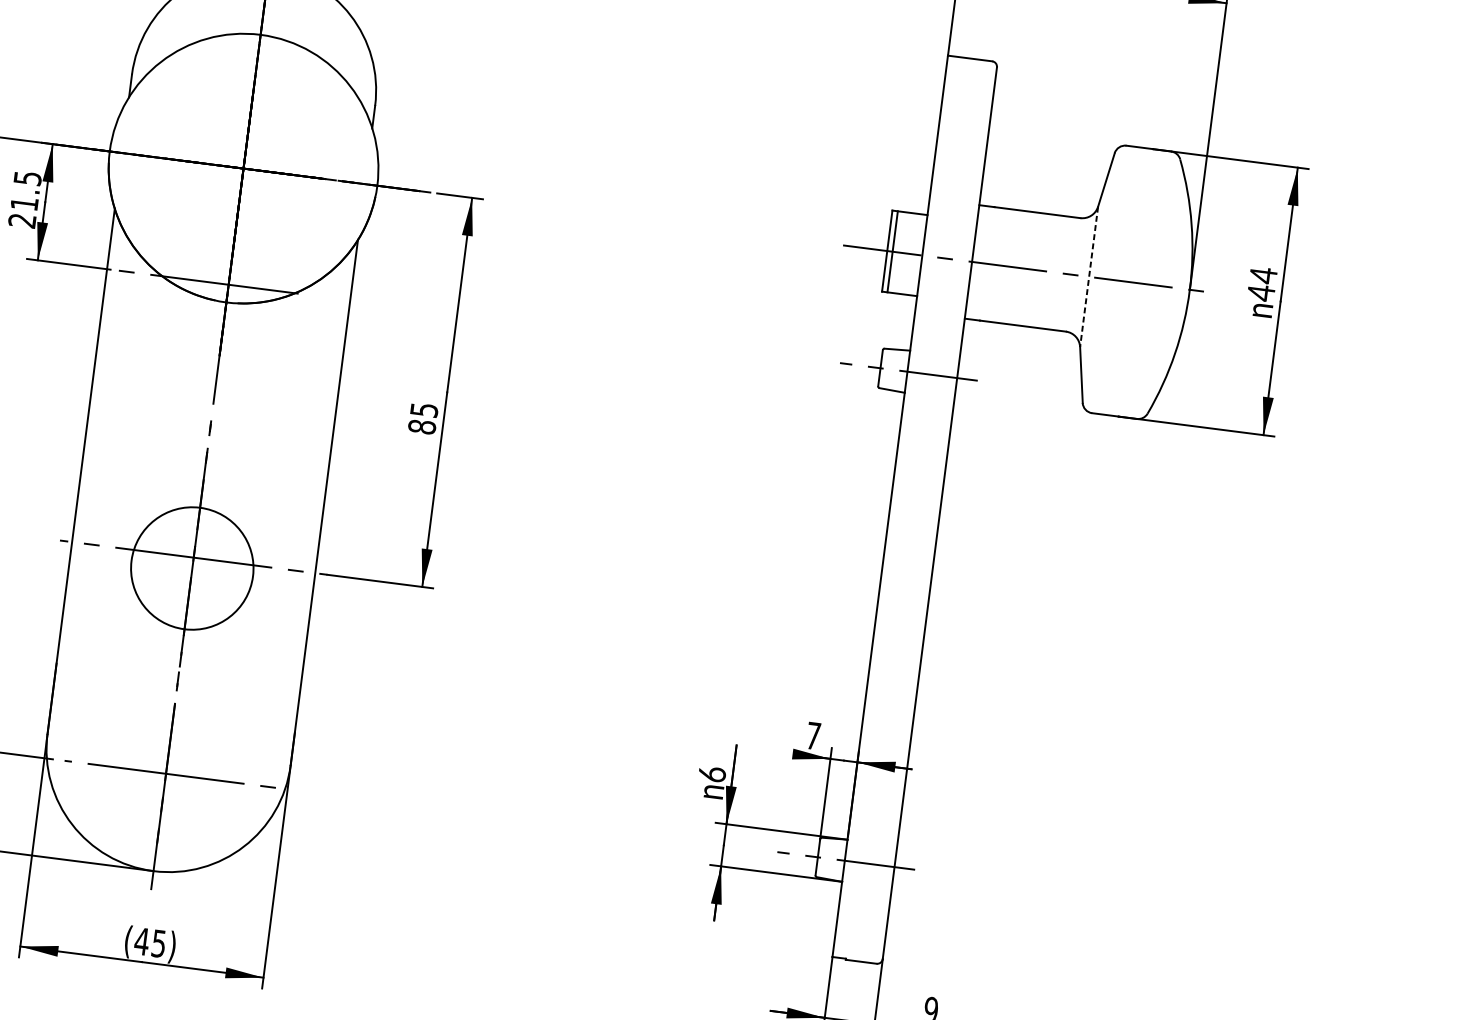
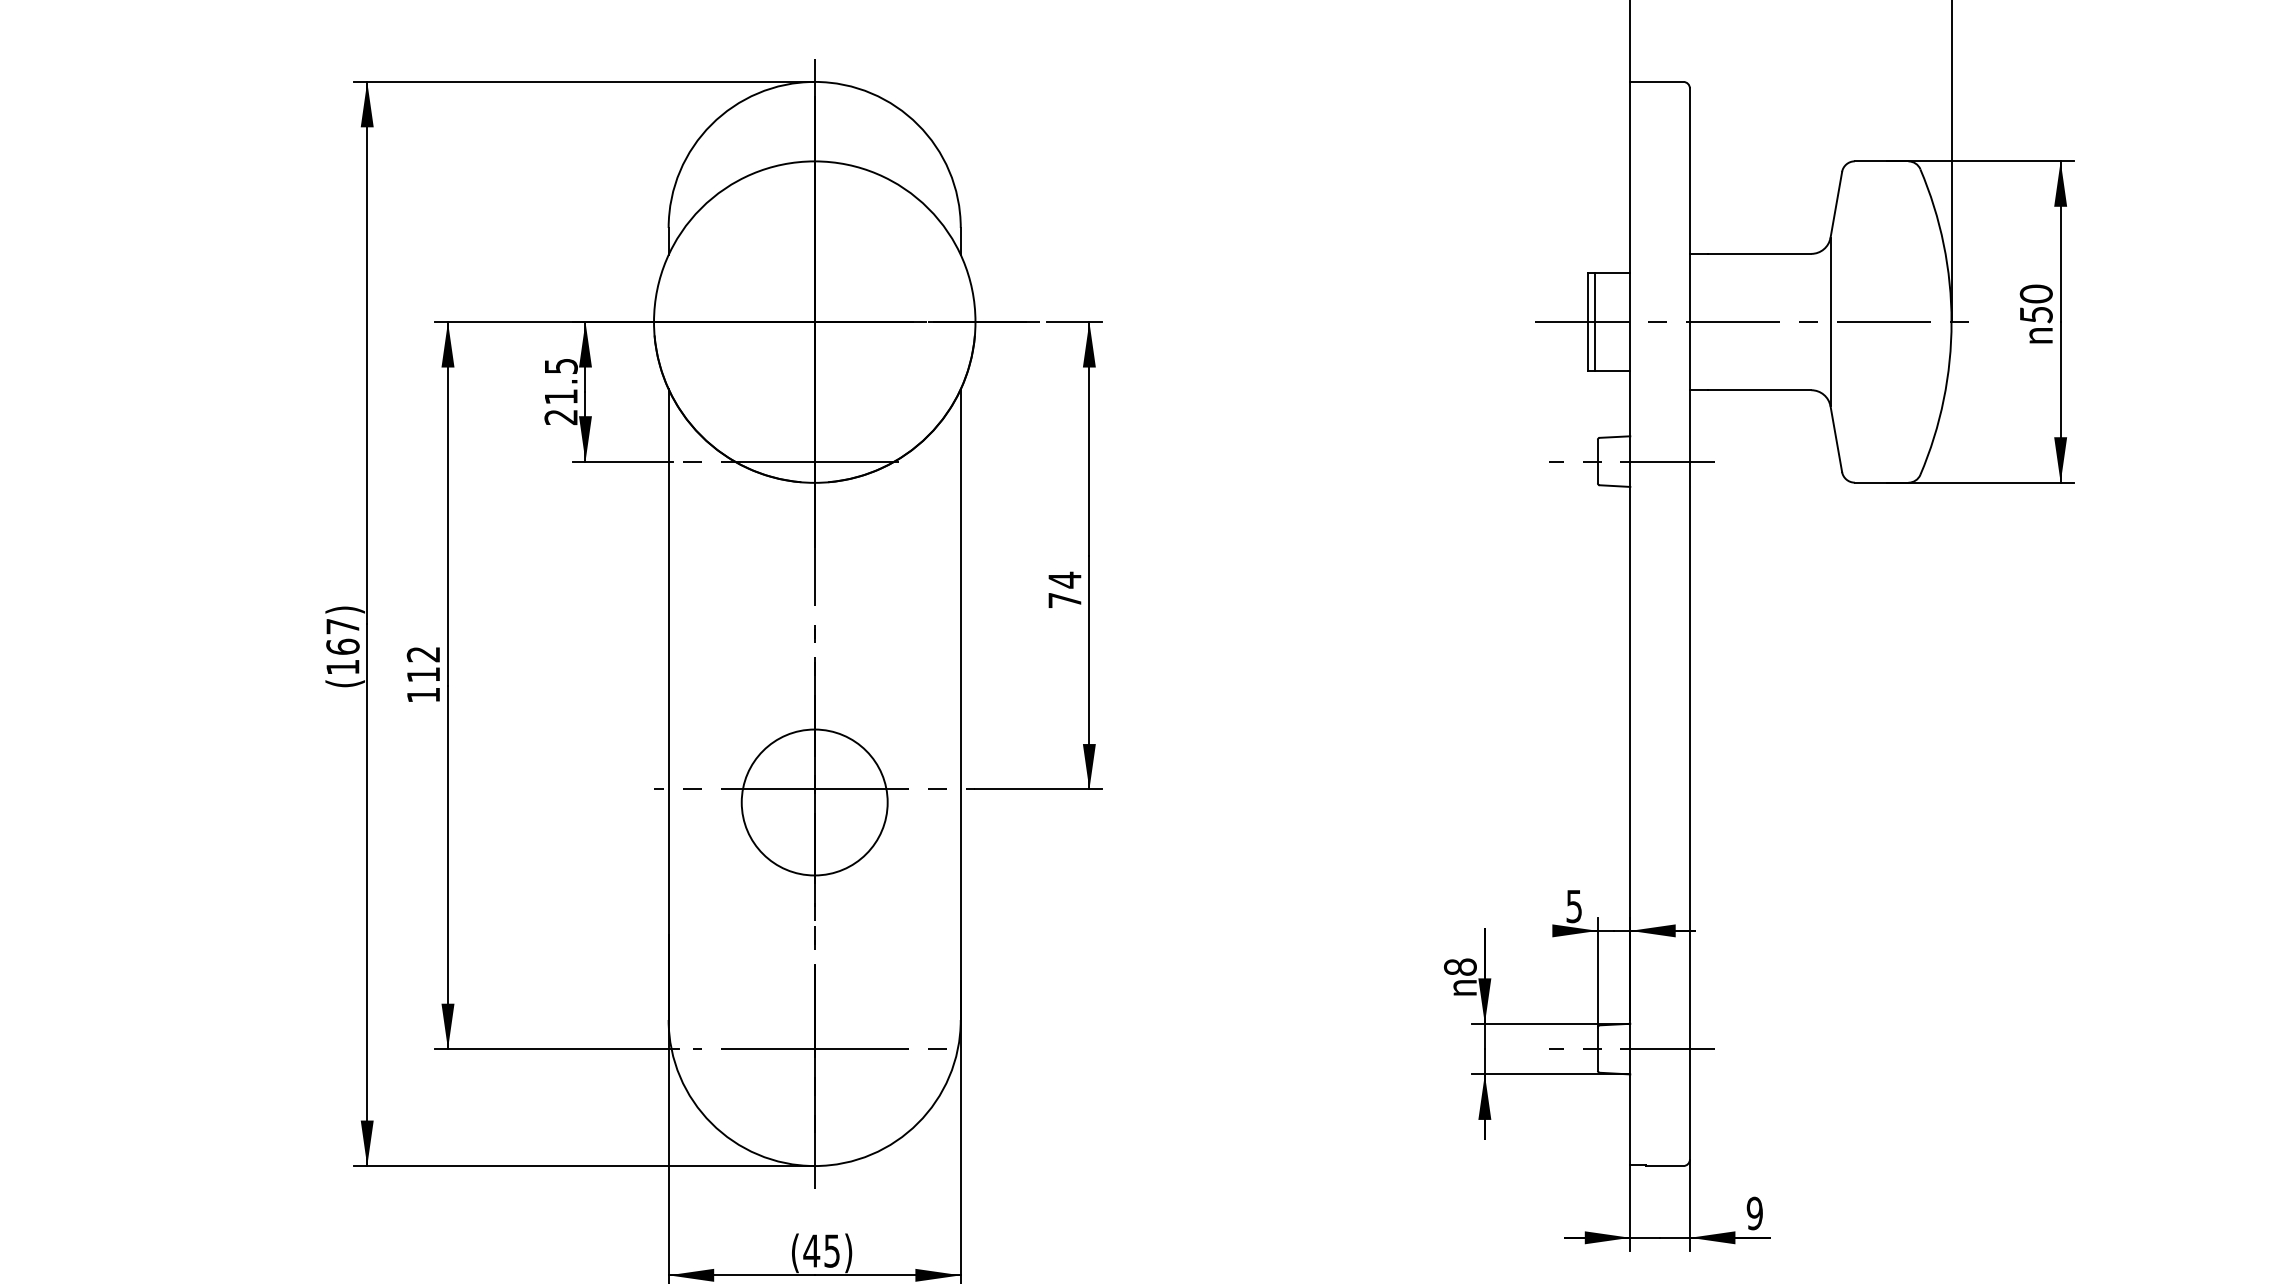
line: (1089, 277) -> (1830, 322), dashed -> solid
text: (1261, 284) -> (2035, 304), 44 -> 50
text: (422, 417) -> (1064, 589), 85 -> 74
text: (812, 735) -> (1573, 906), 7 -> 5
text: (711, 773) -> (1459, 966), 6 -> 8

